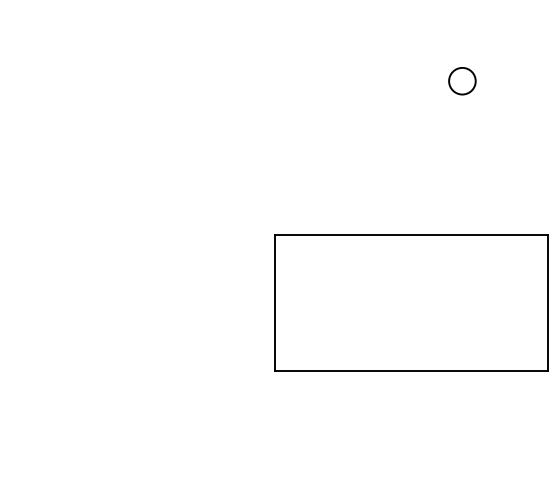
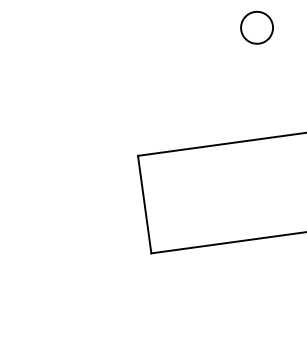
circle: (462, 81) -> (257, 28), size x1.67

